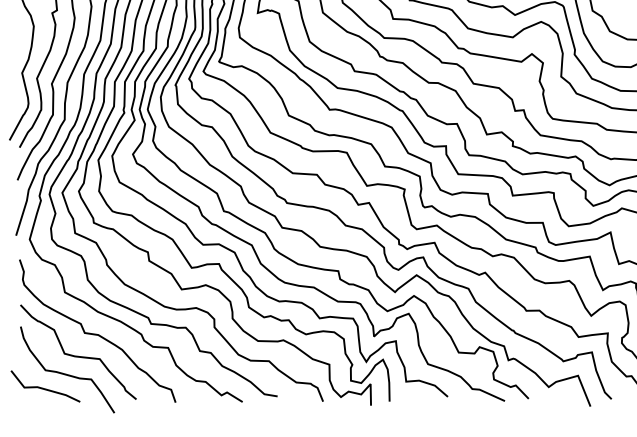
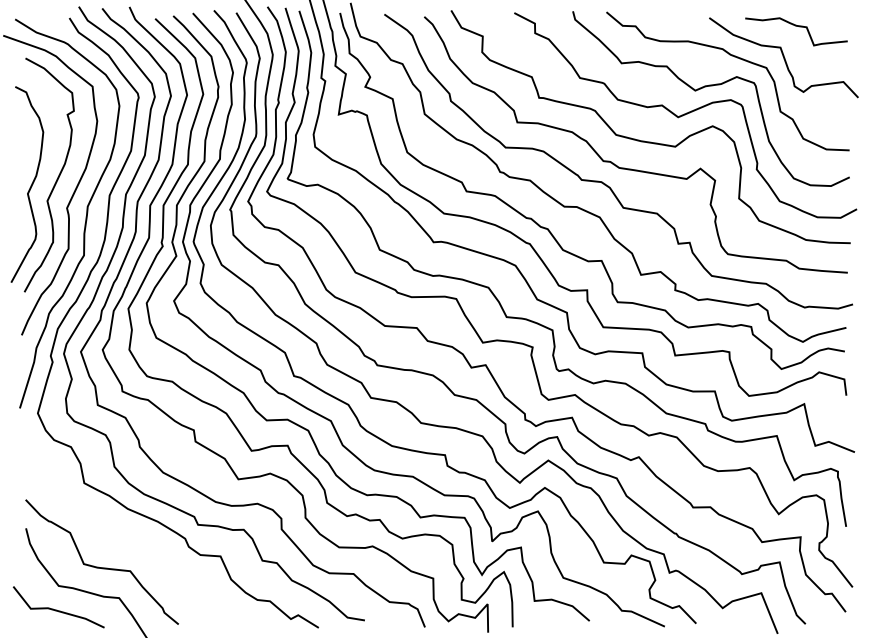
curve: (97, 334) -> (127, 538), removed

